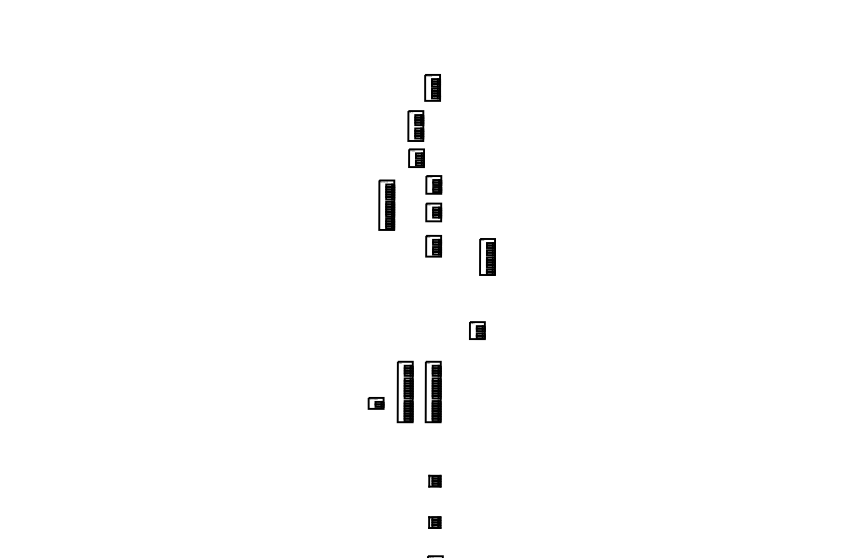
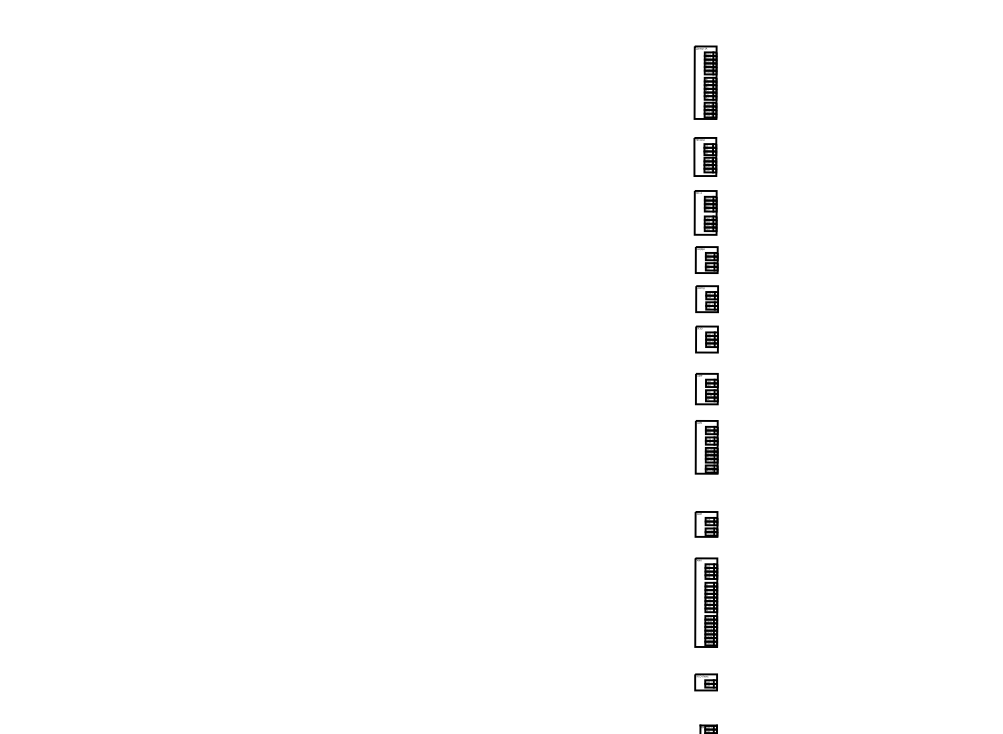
part: (415, 138) -> (705, 231), moved
part: (386, 204) -> (705, 81), moved
part: (487, 256) -> (706, 446), moved
part: (477, 330) -> (706, 524), moved
part: (404, 391) -> (664, 601), removed
part: (375, 403) -> (705, 682), moved

